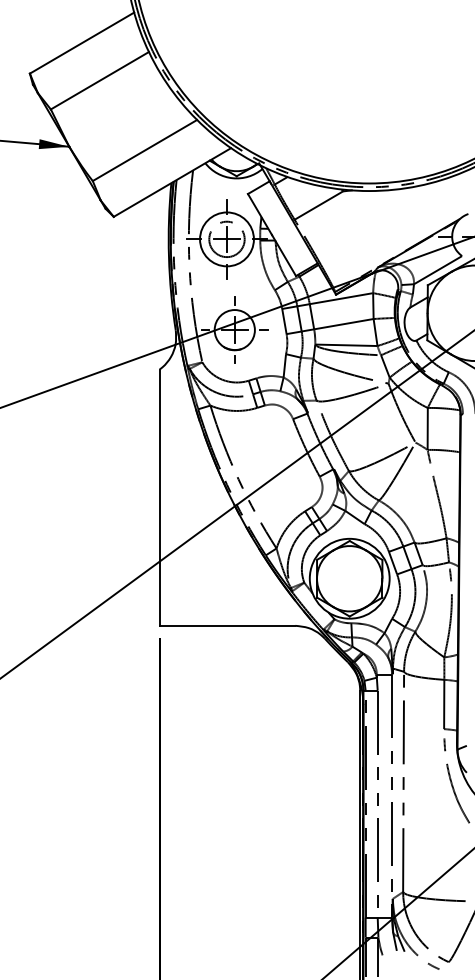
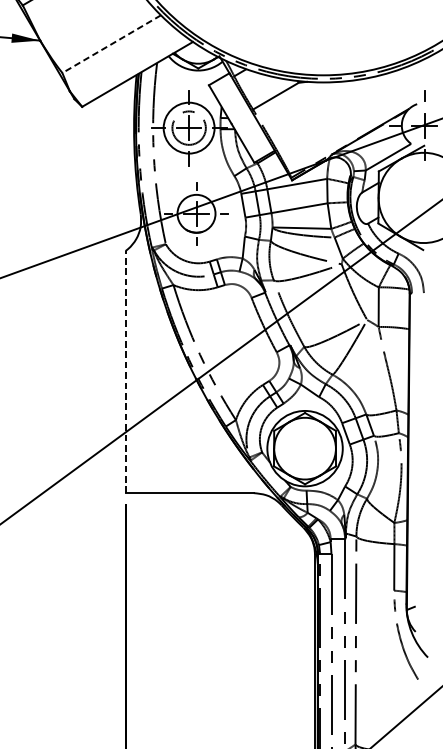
line: (144, 150) -> (111, 44), solid -> dashed
line: (159, 497) -> (125, 371), solid -> dashed

